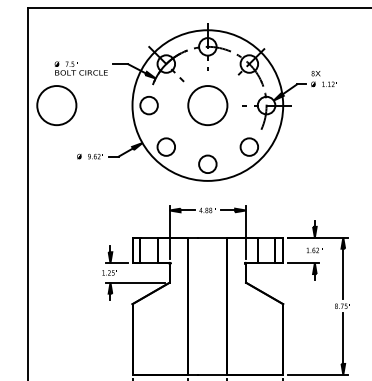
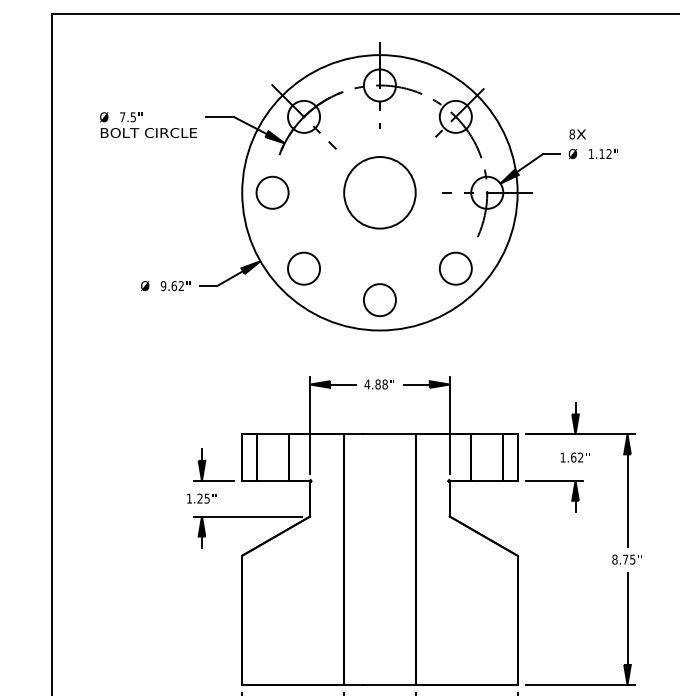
circle: (56, 105) -> (103, 192), removed

